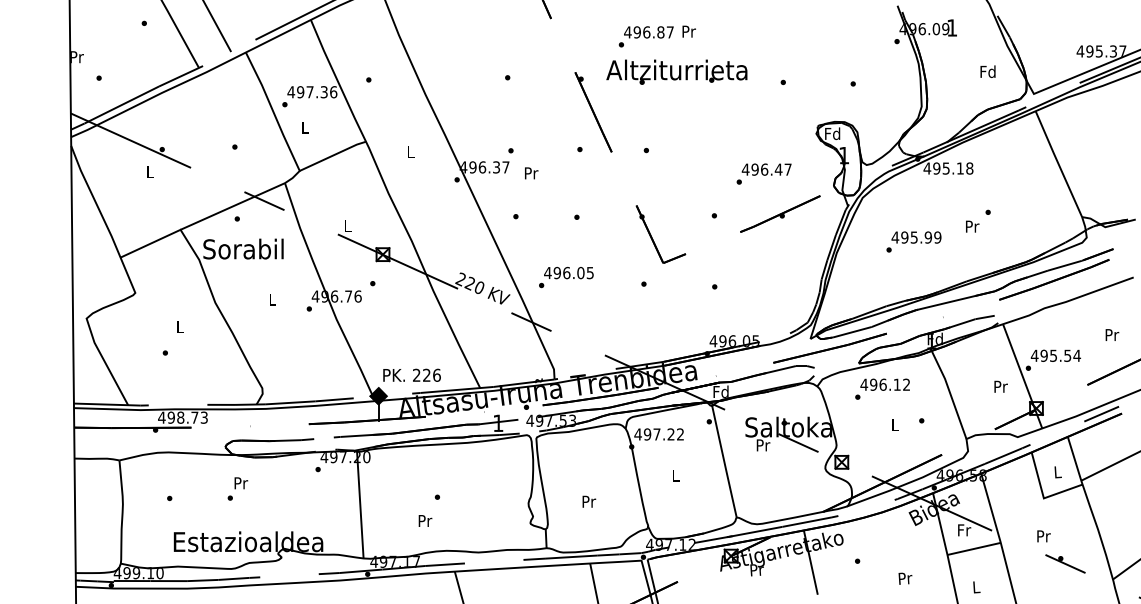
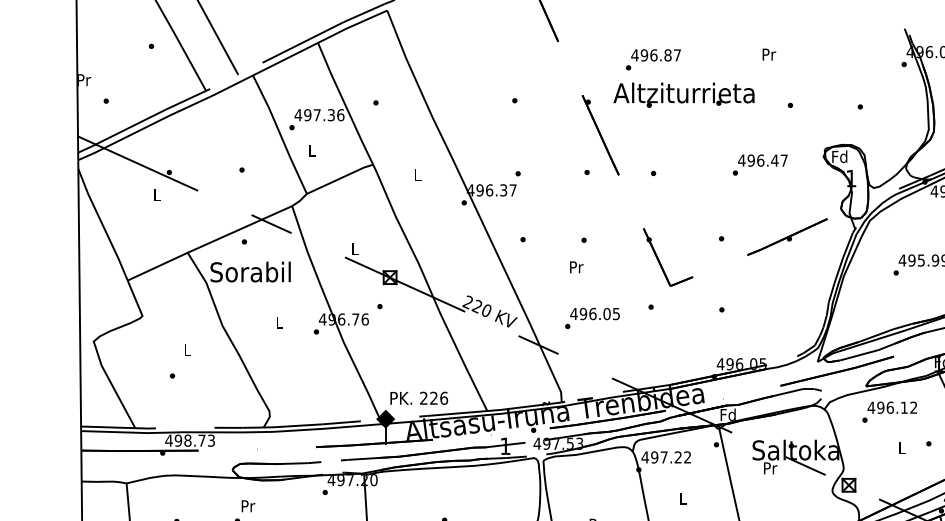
text: (688, 31) -> (768, 54), moved
text: (531, 173) -> (576, 267), moved
text: (763, 173) -> (759, 164), moved
text: (566, 277) -> (592, 318), moved

